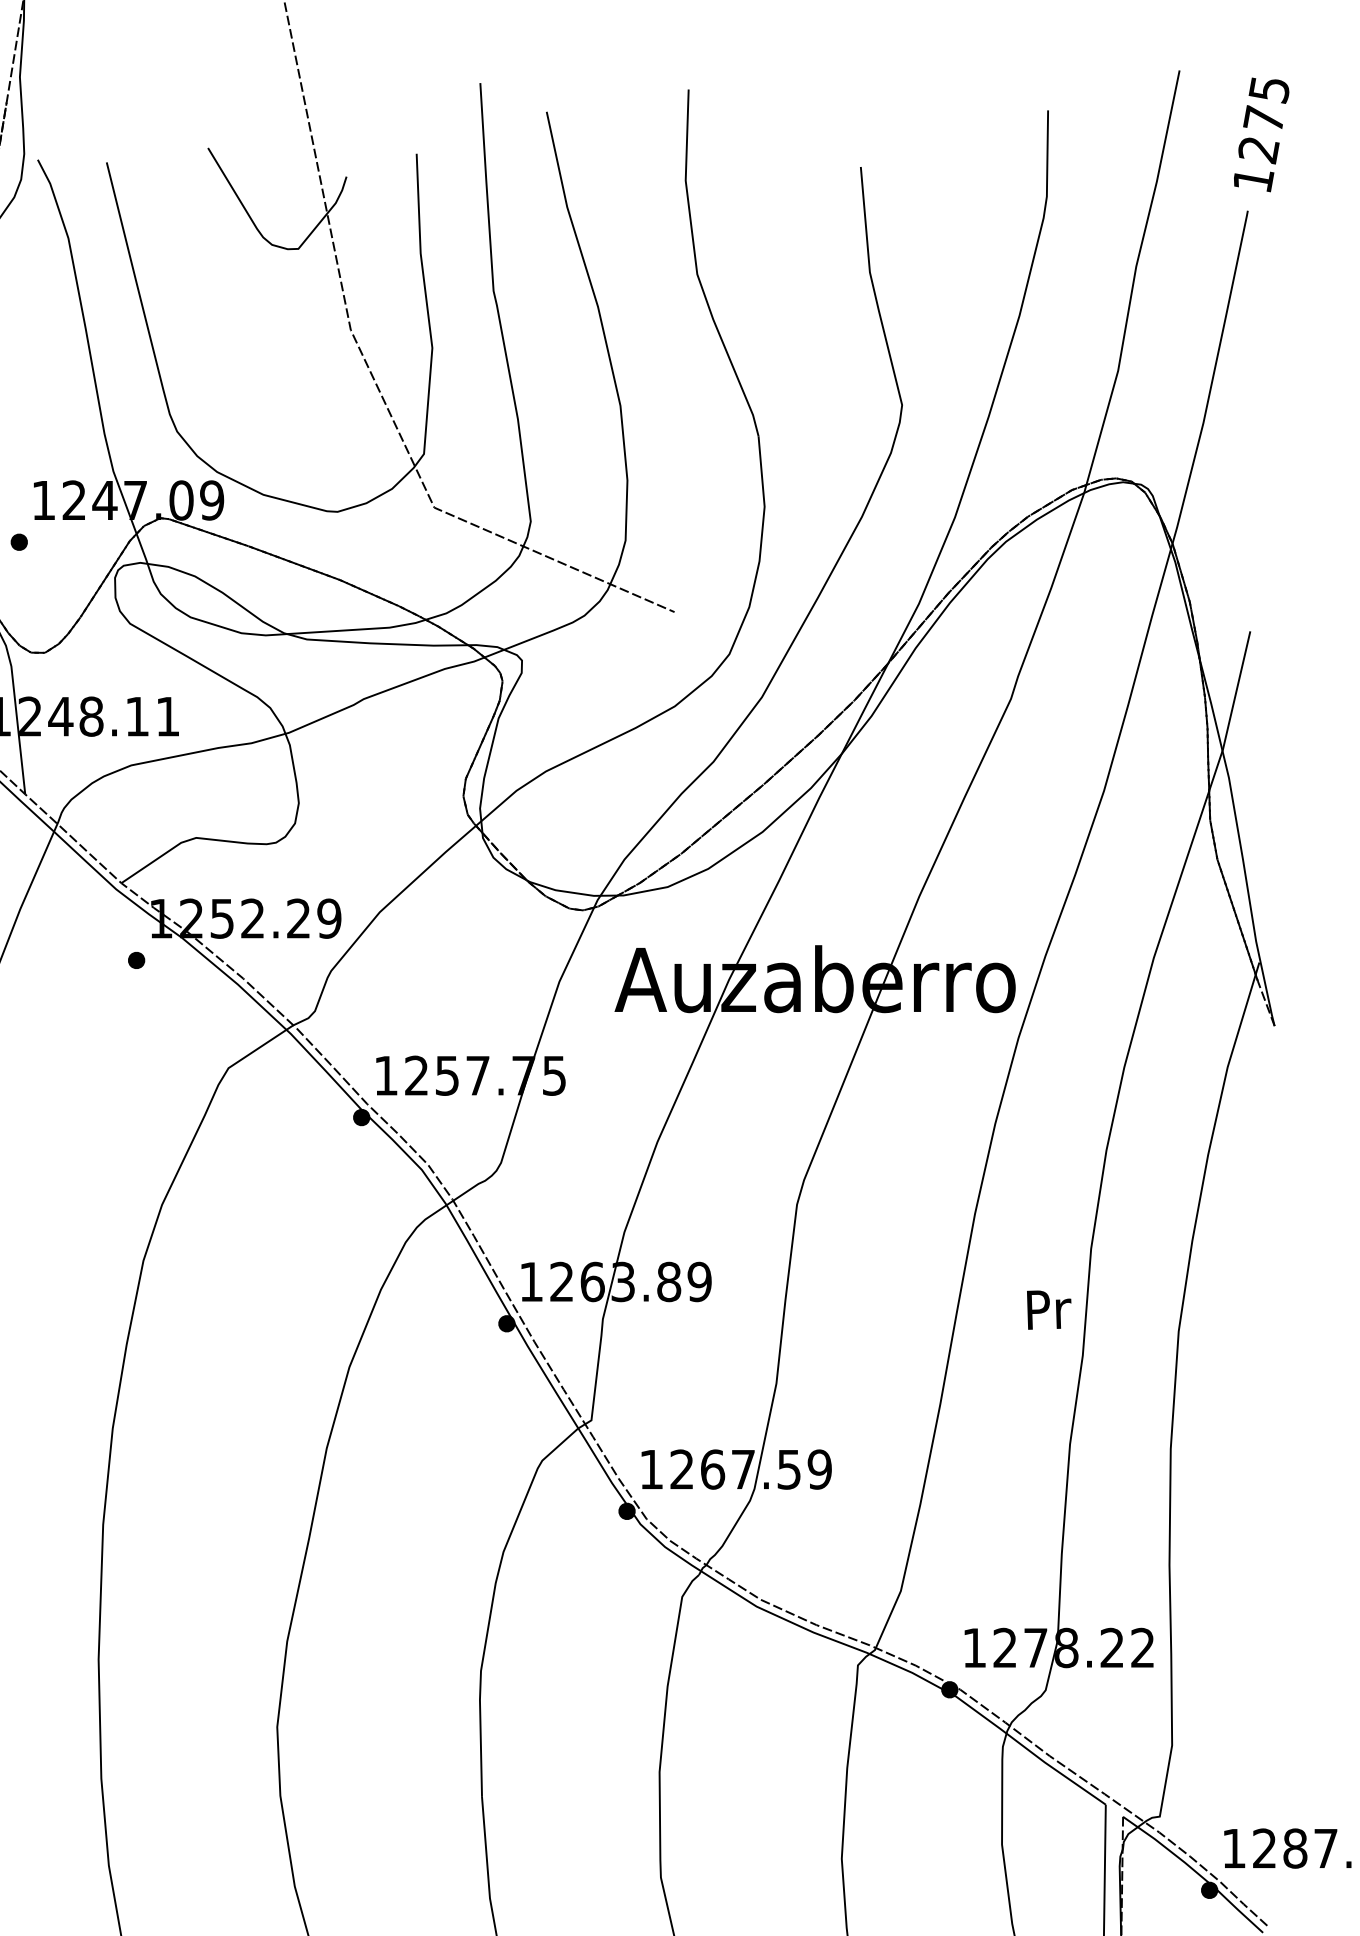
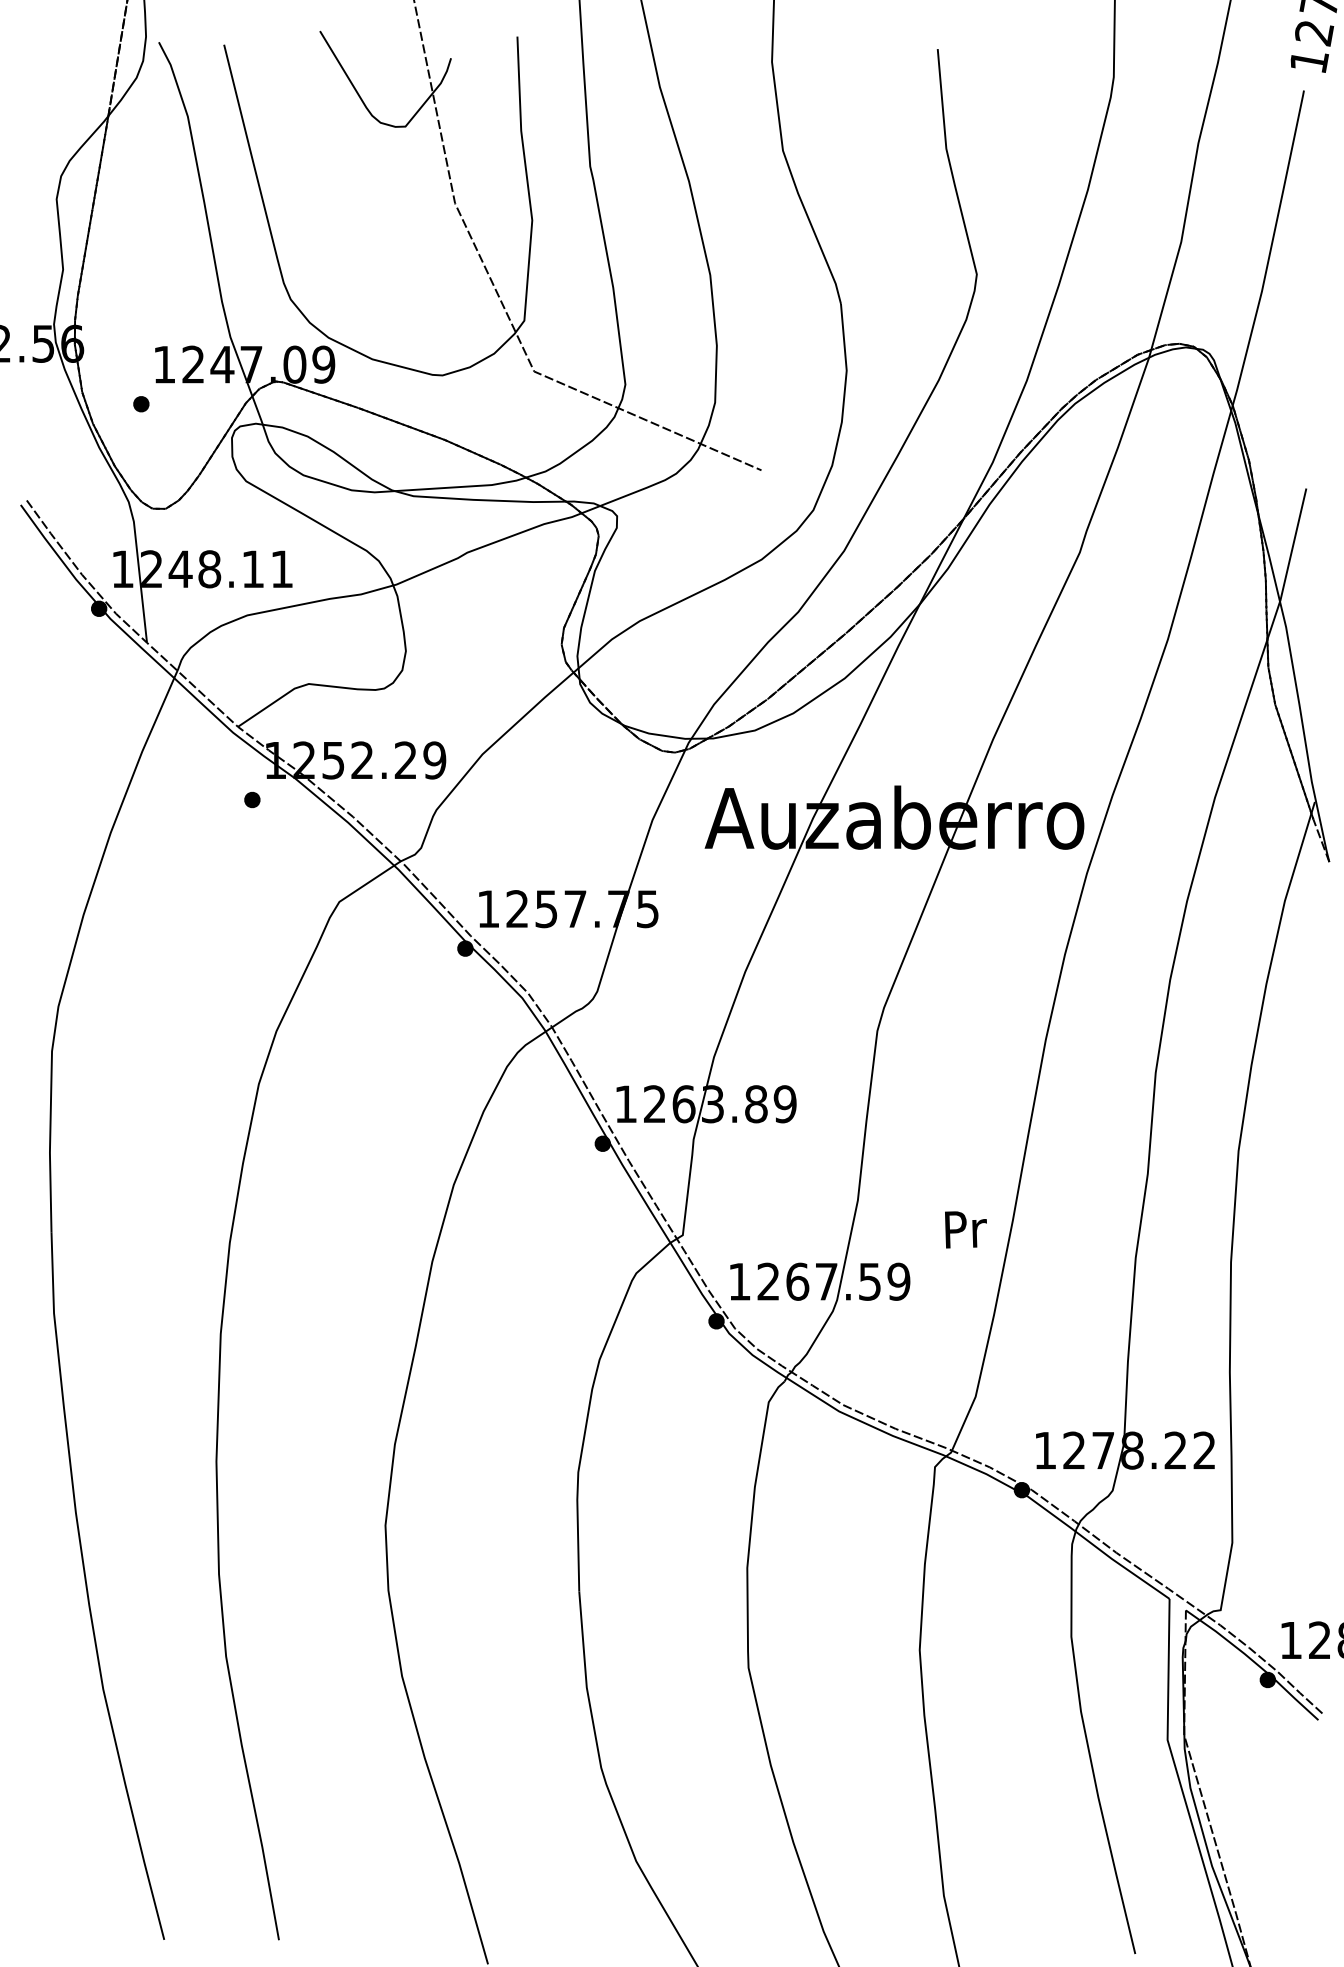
text: (1048, 1309) -> (965, 1229), moved

